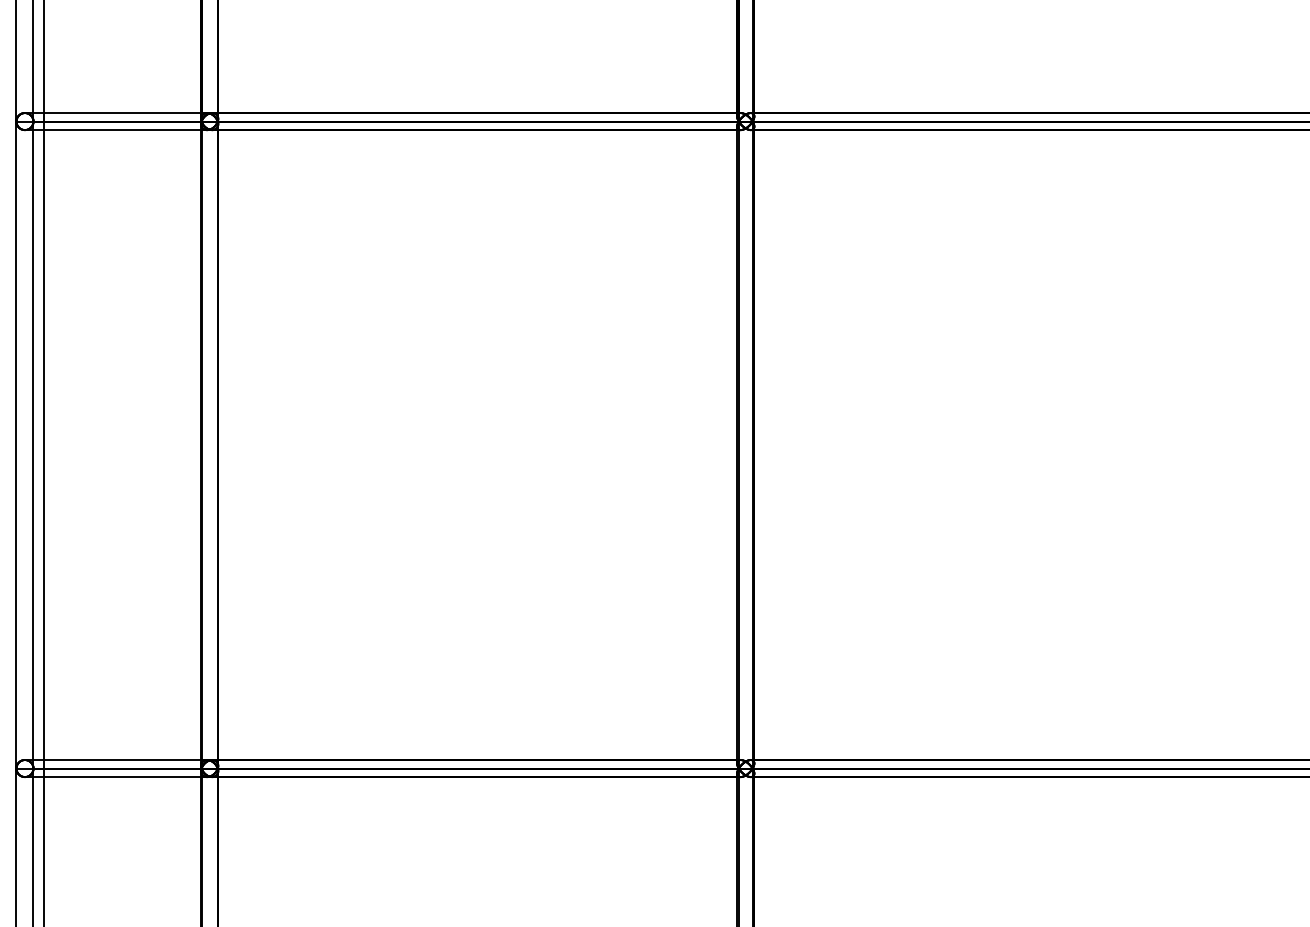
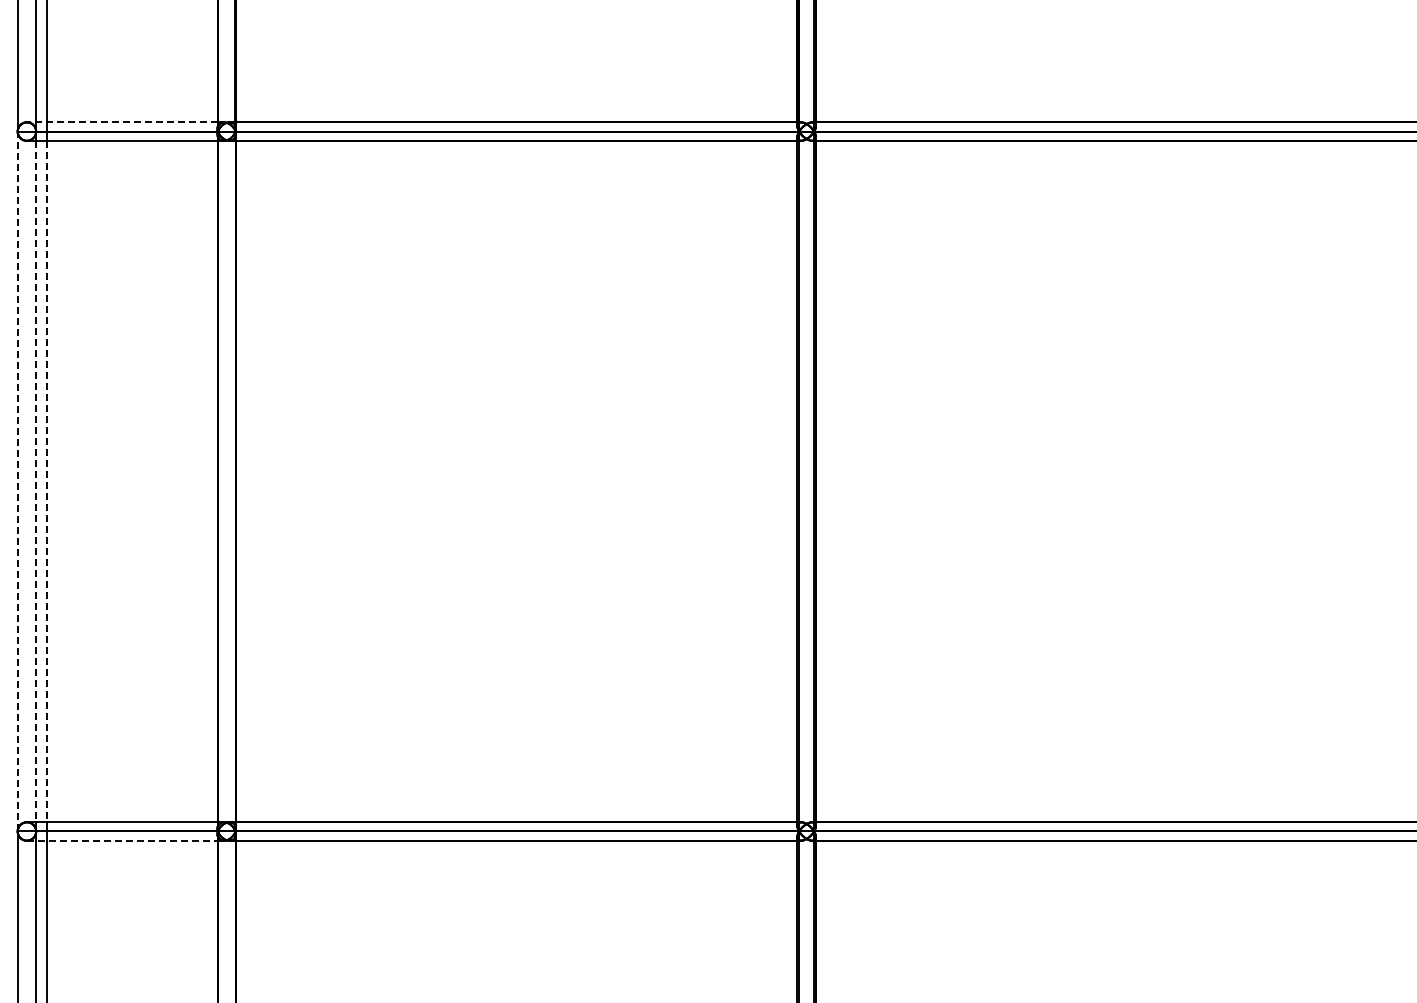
line: (112, 113) -> (121, 122), solid -> dashed
line: (16, 445) -> (17, 481), solid -> dashed
line: (33, 445) -> (36, 481), solid -> dashed
line: (43, 445) -> (47, 481), solid -> dashed
line: (113, 776) -> (122, 840), solid -> dashed

